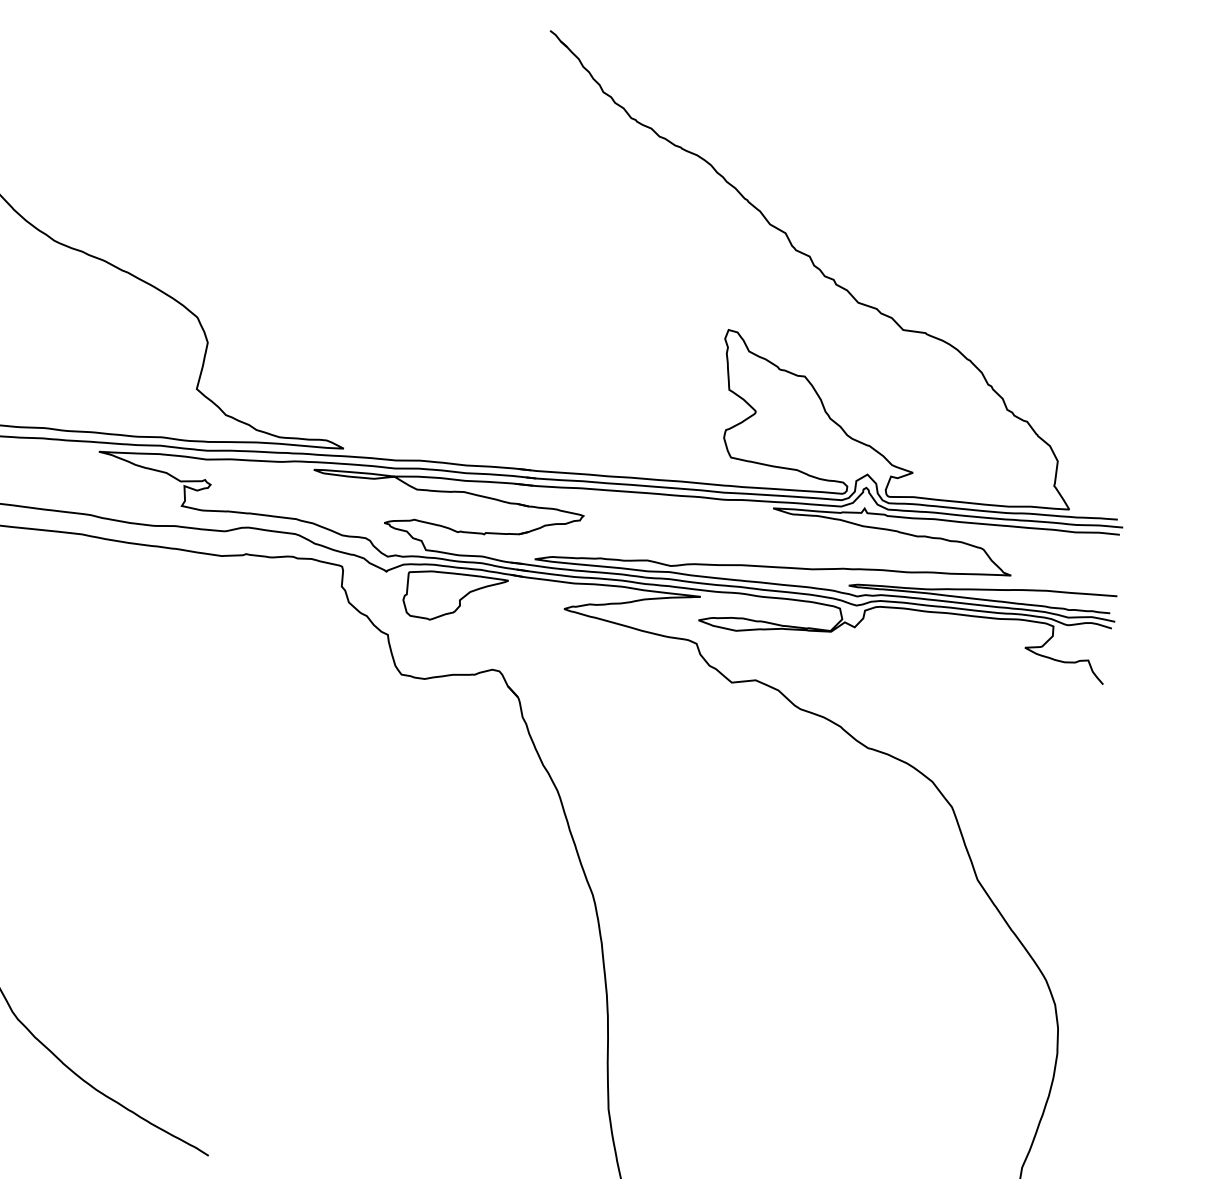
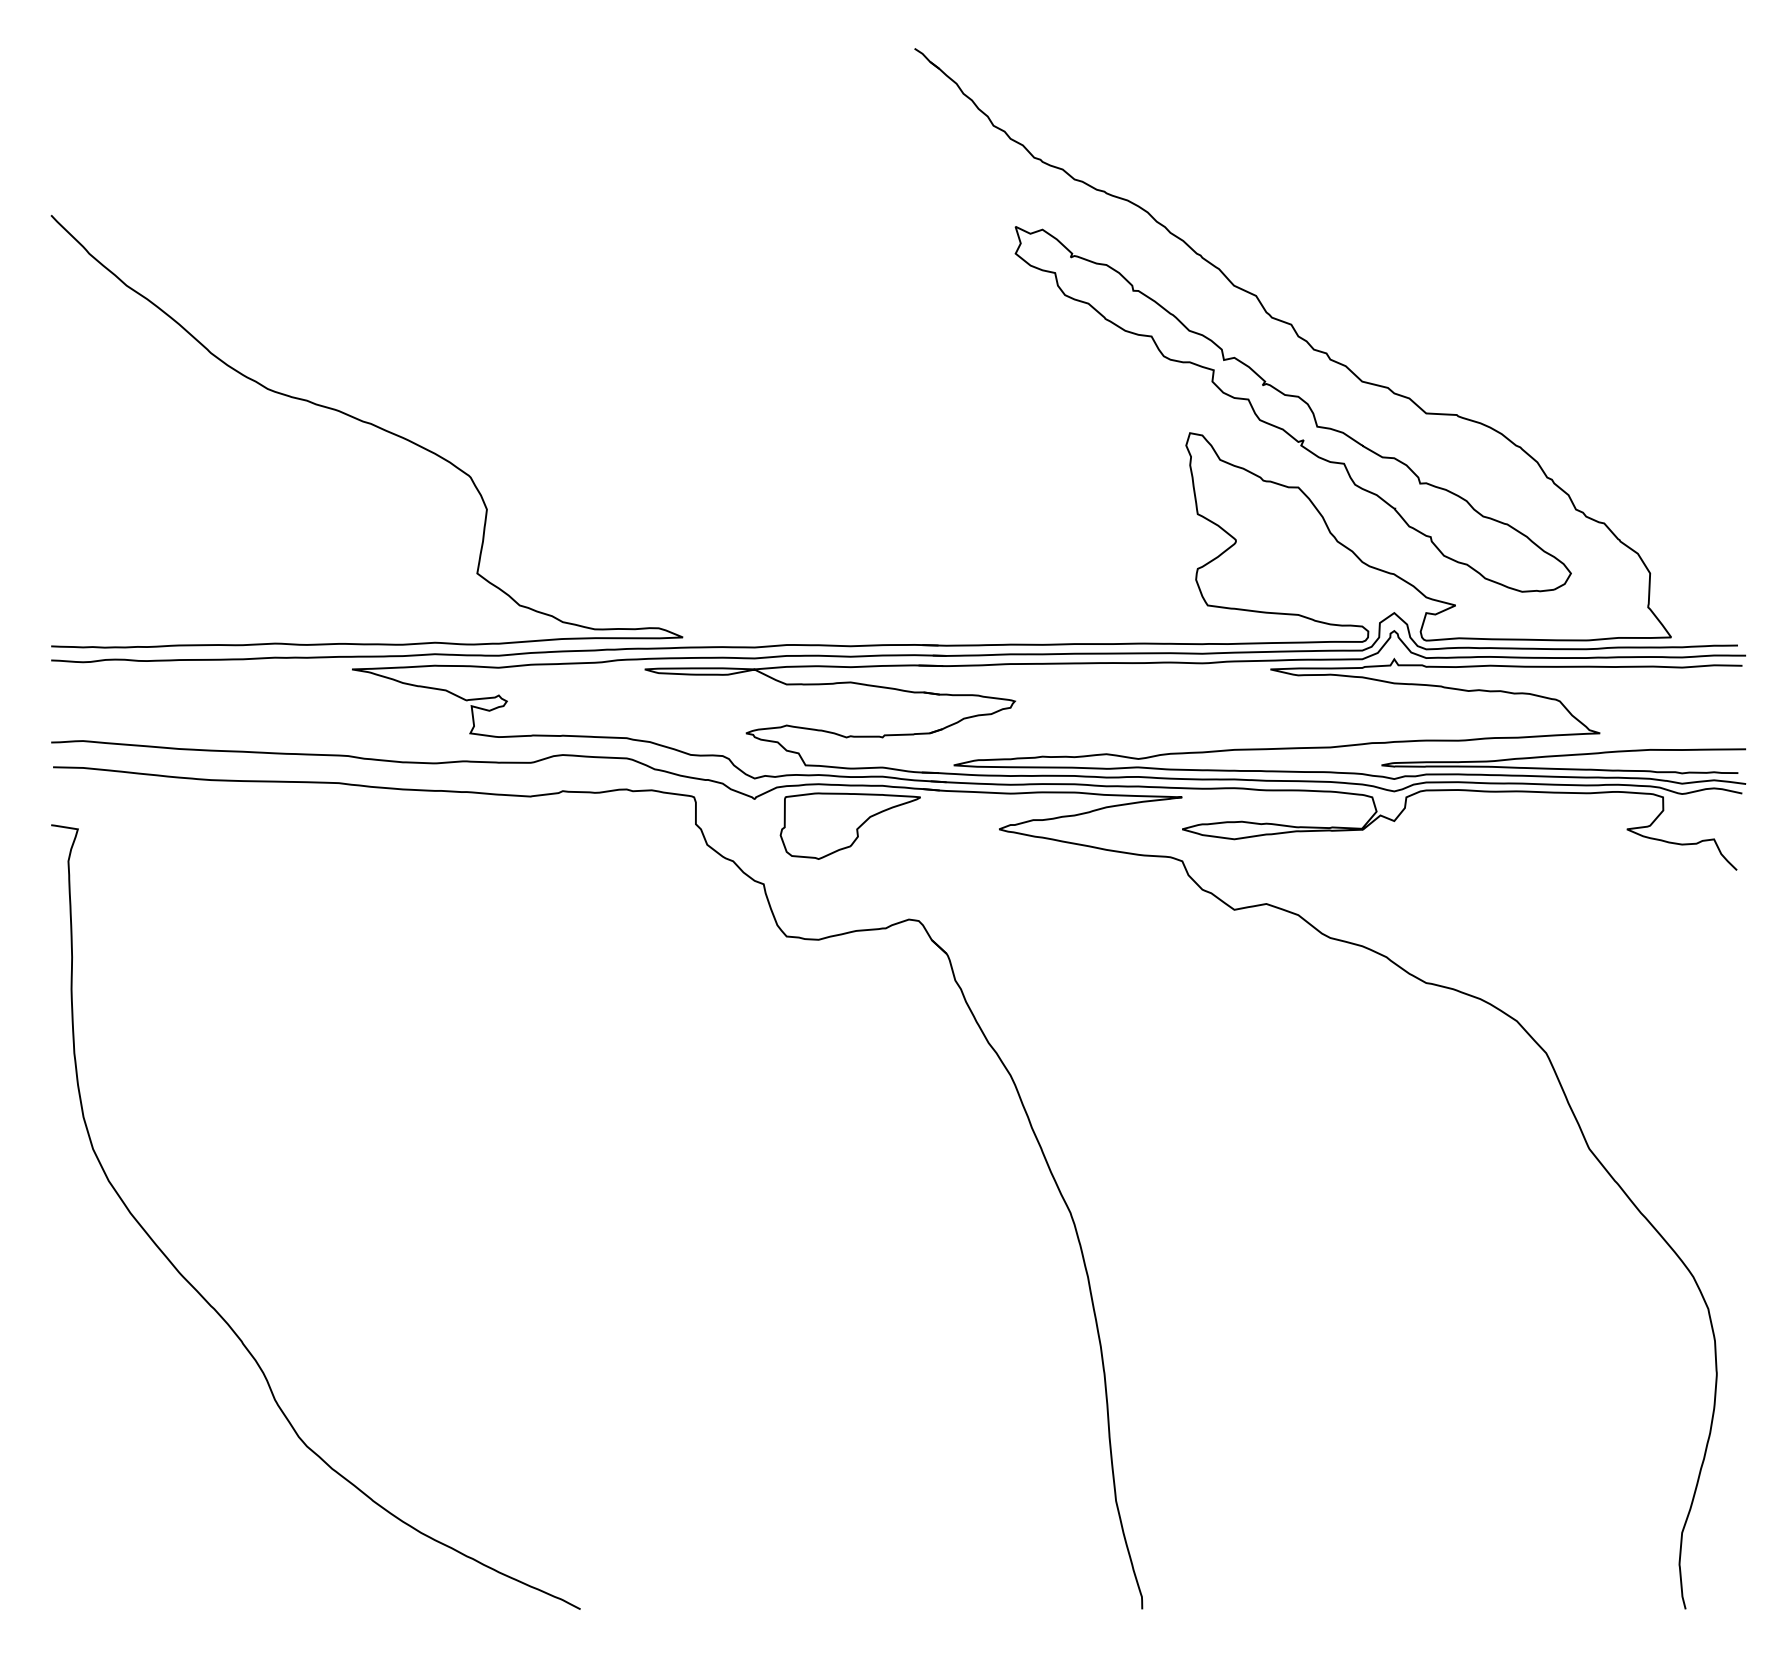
part: (805, 318) -> (1292, 409), added

